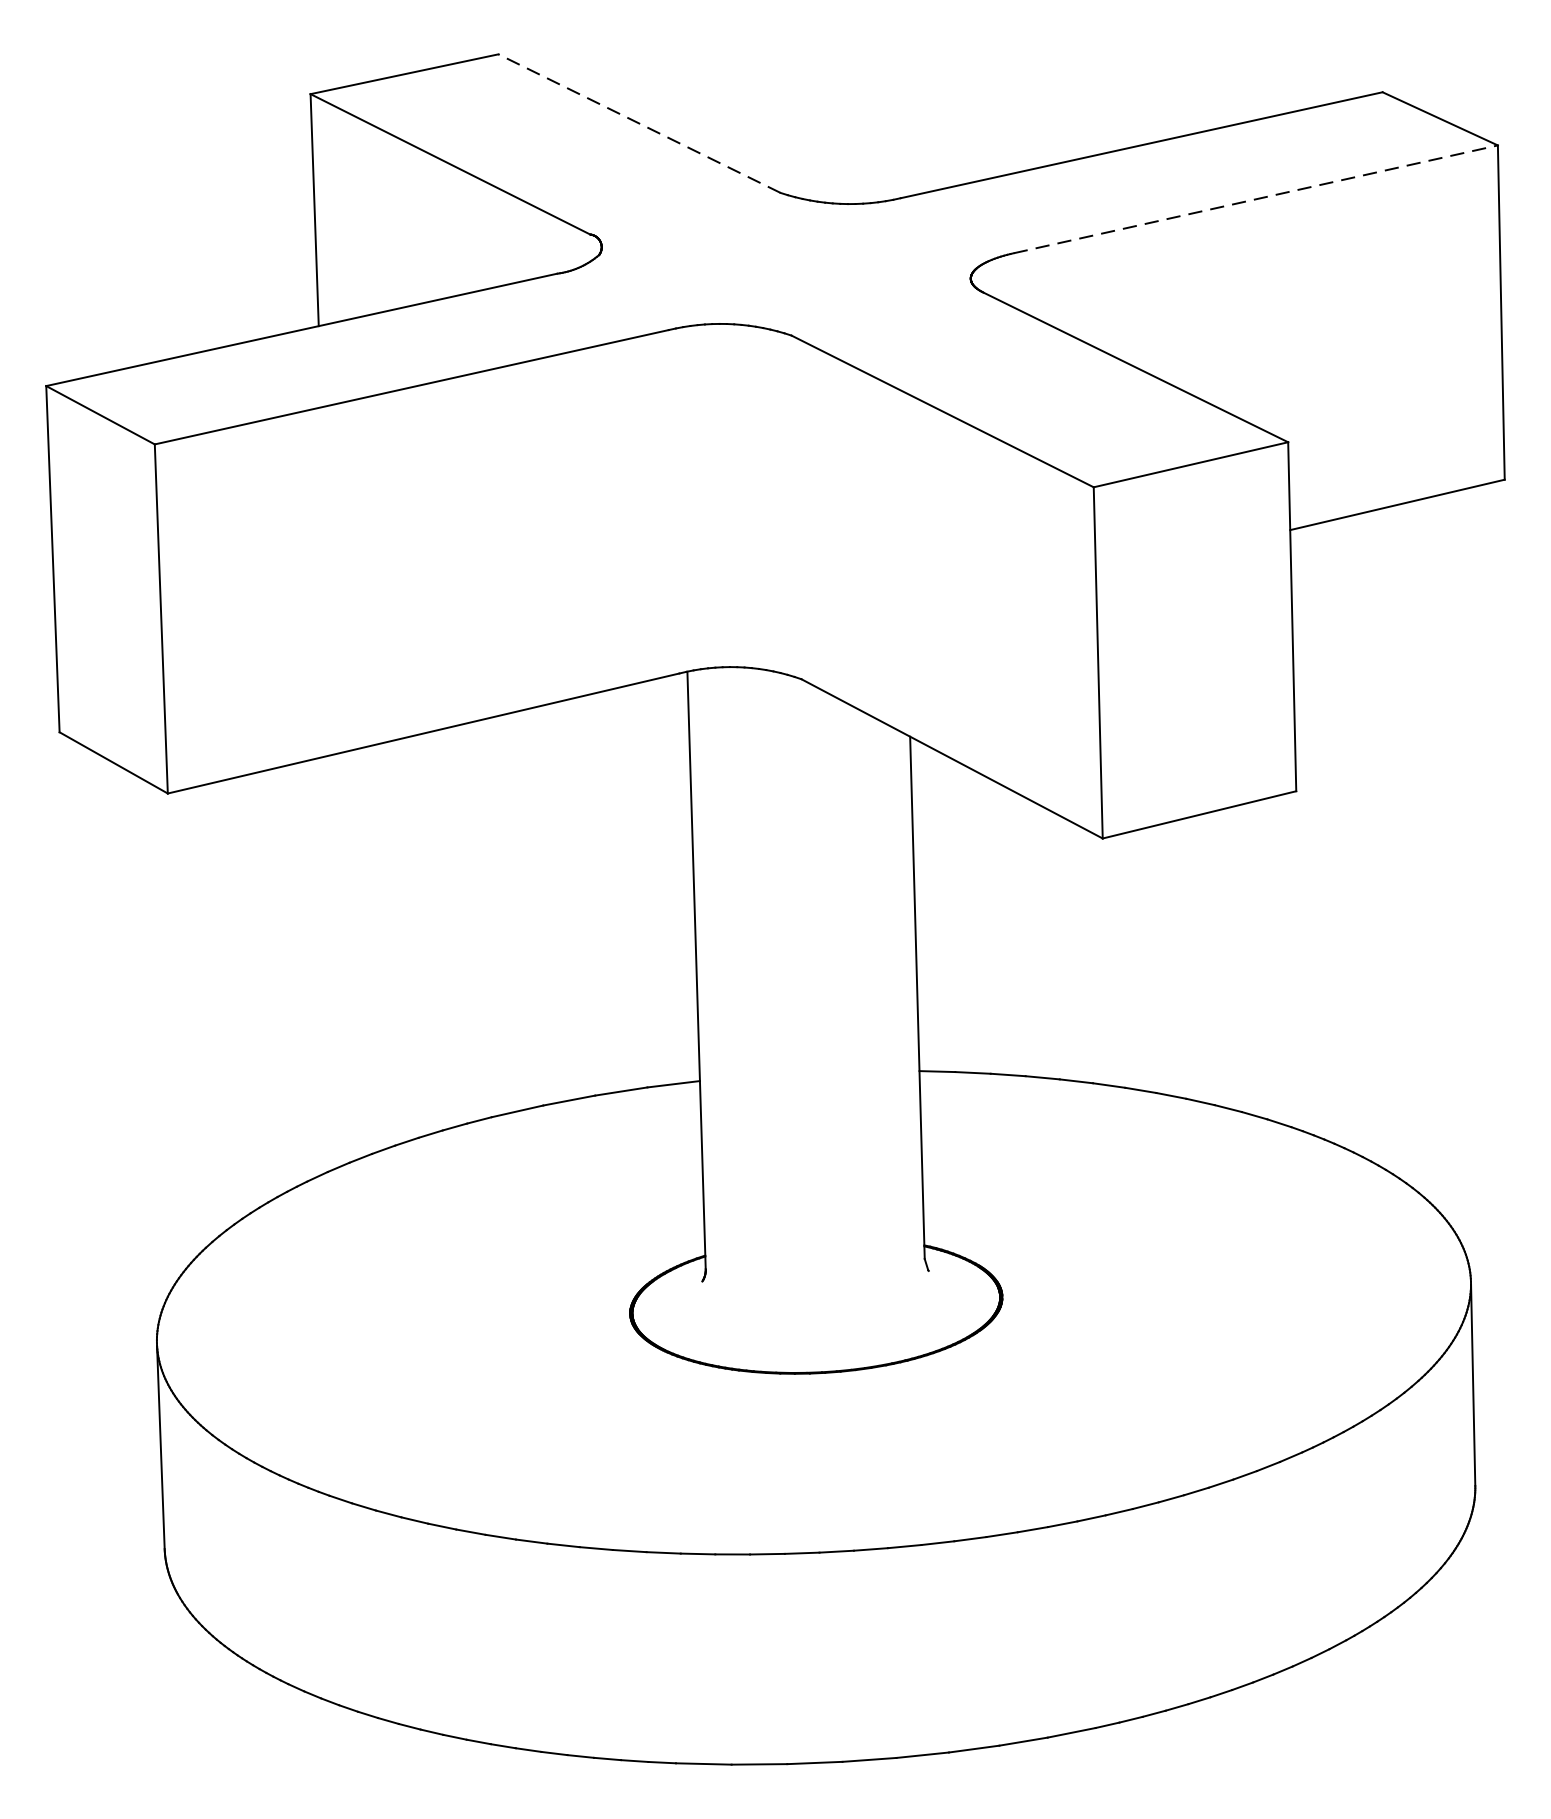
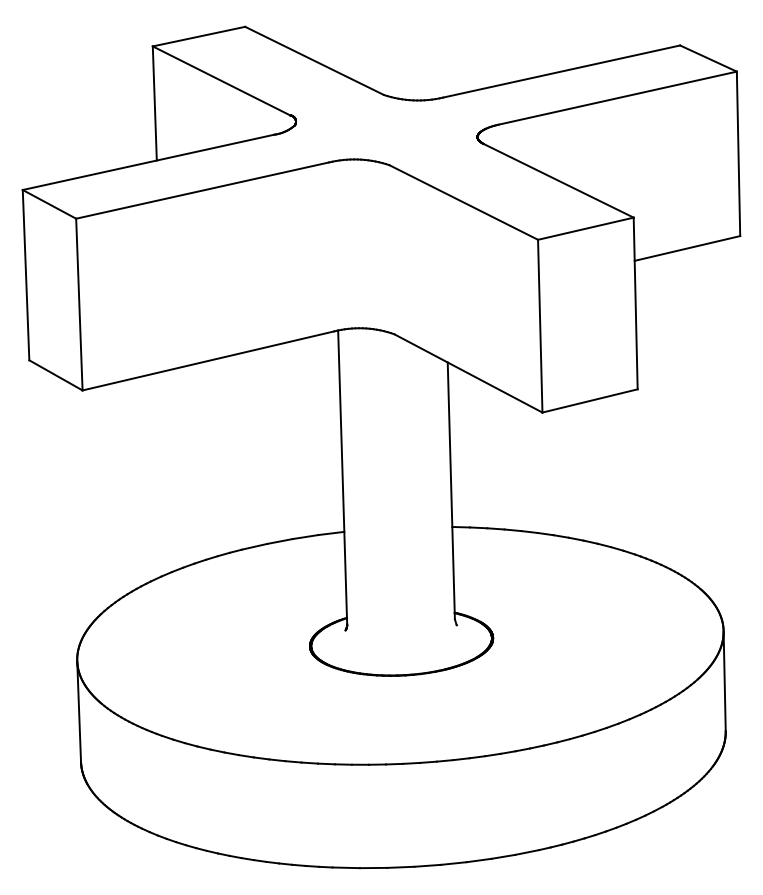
line: (639, 122) -> (314, 60), dashed -> solid
line: (1255, 200) -> (617, 98), dashed -> solid

